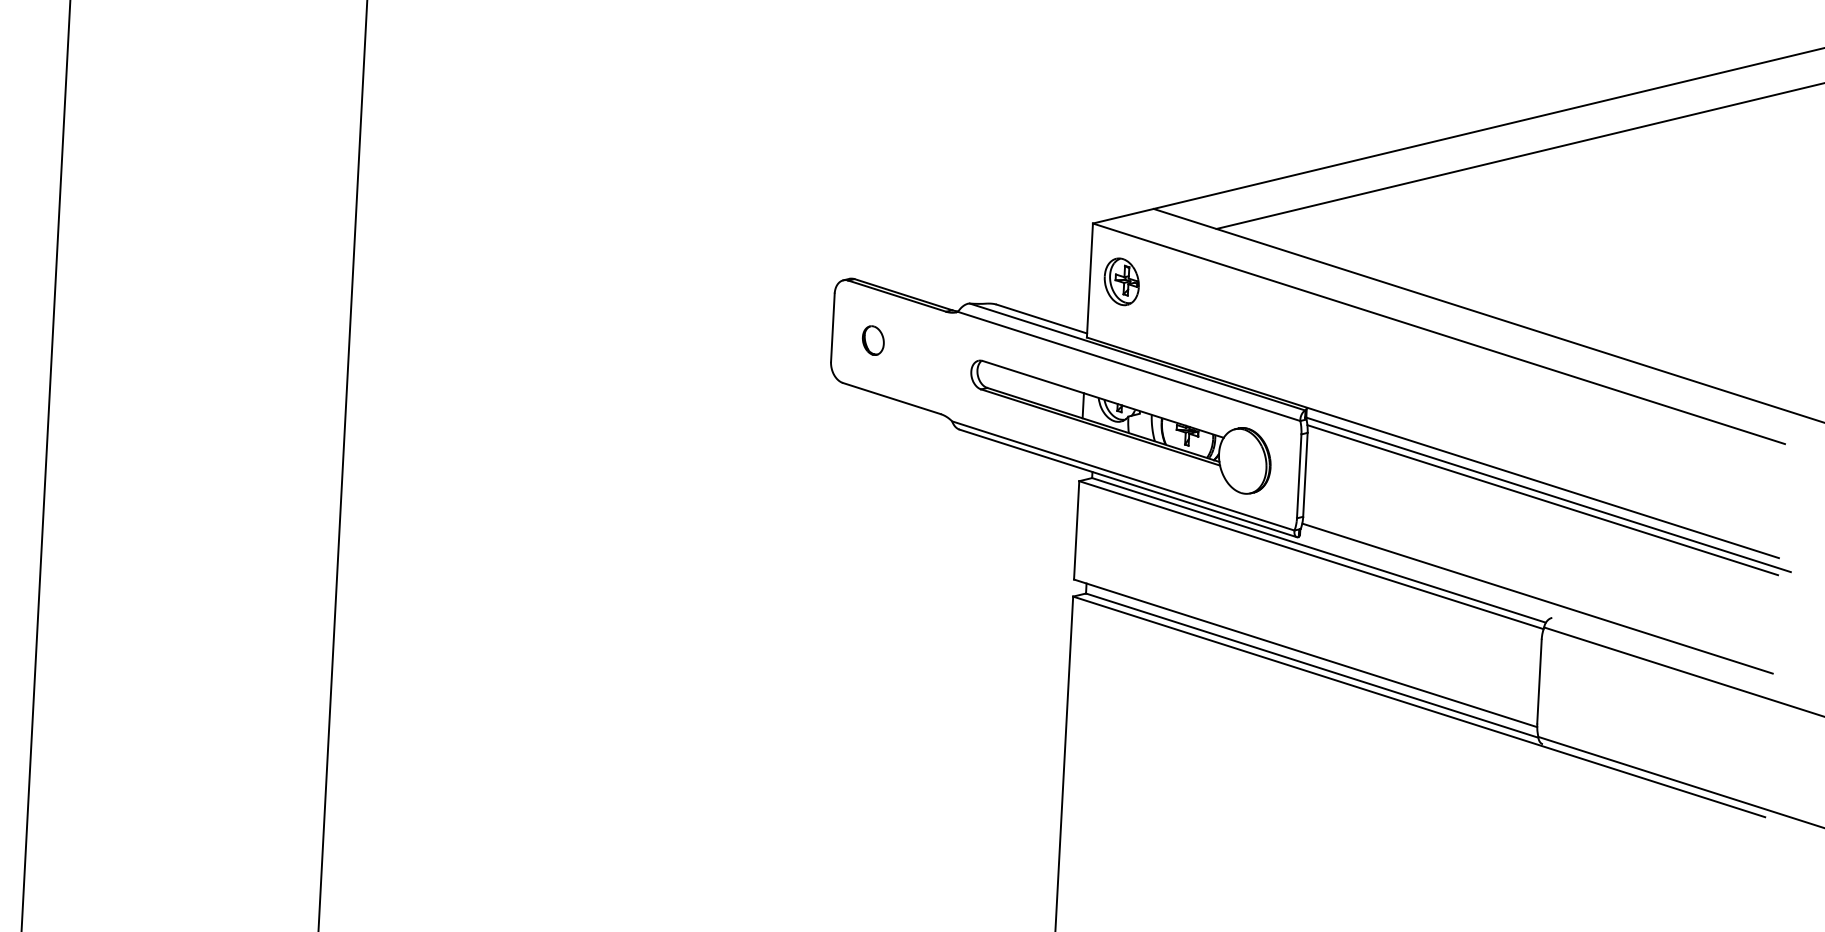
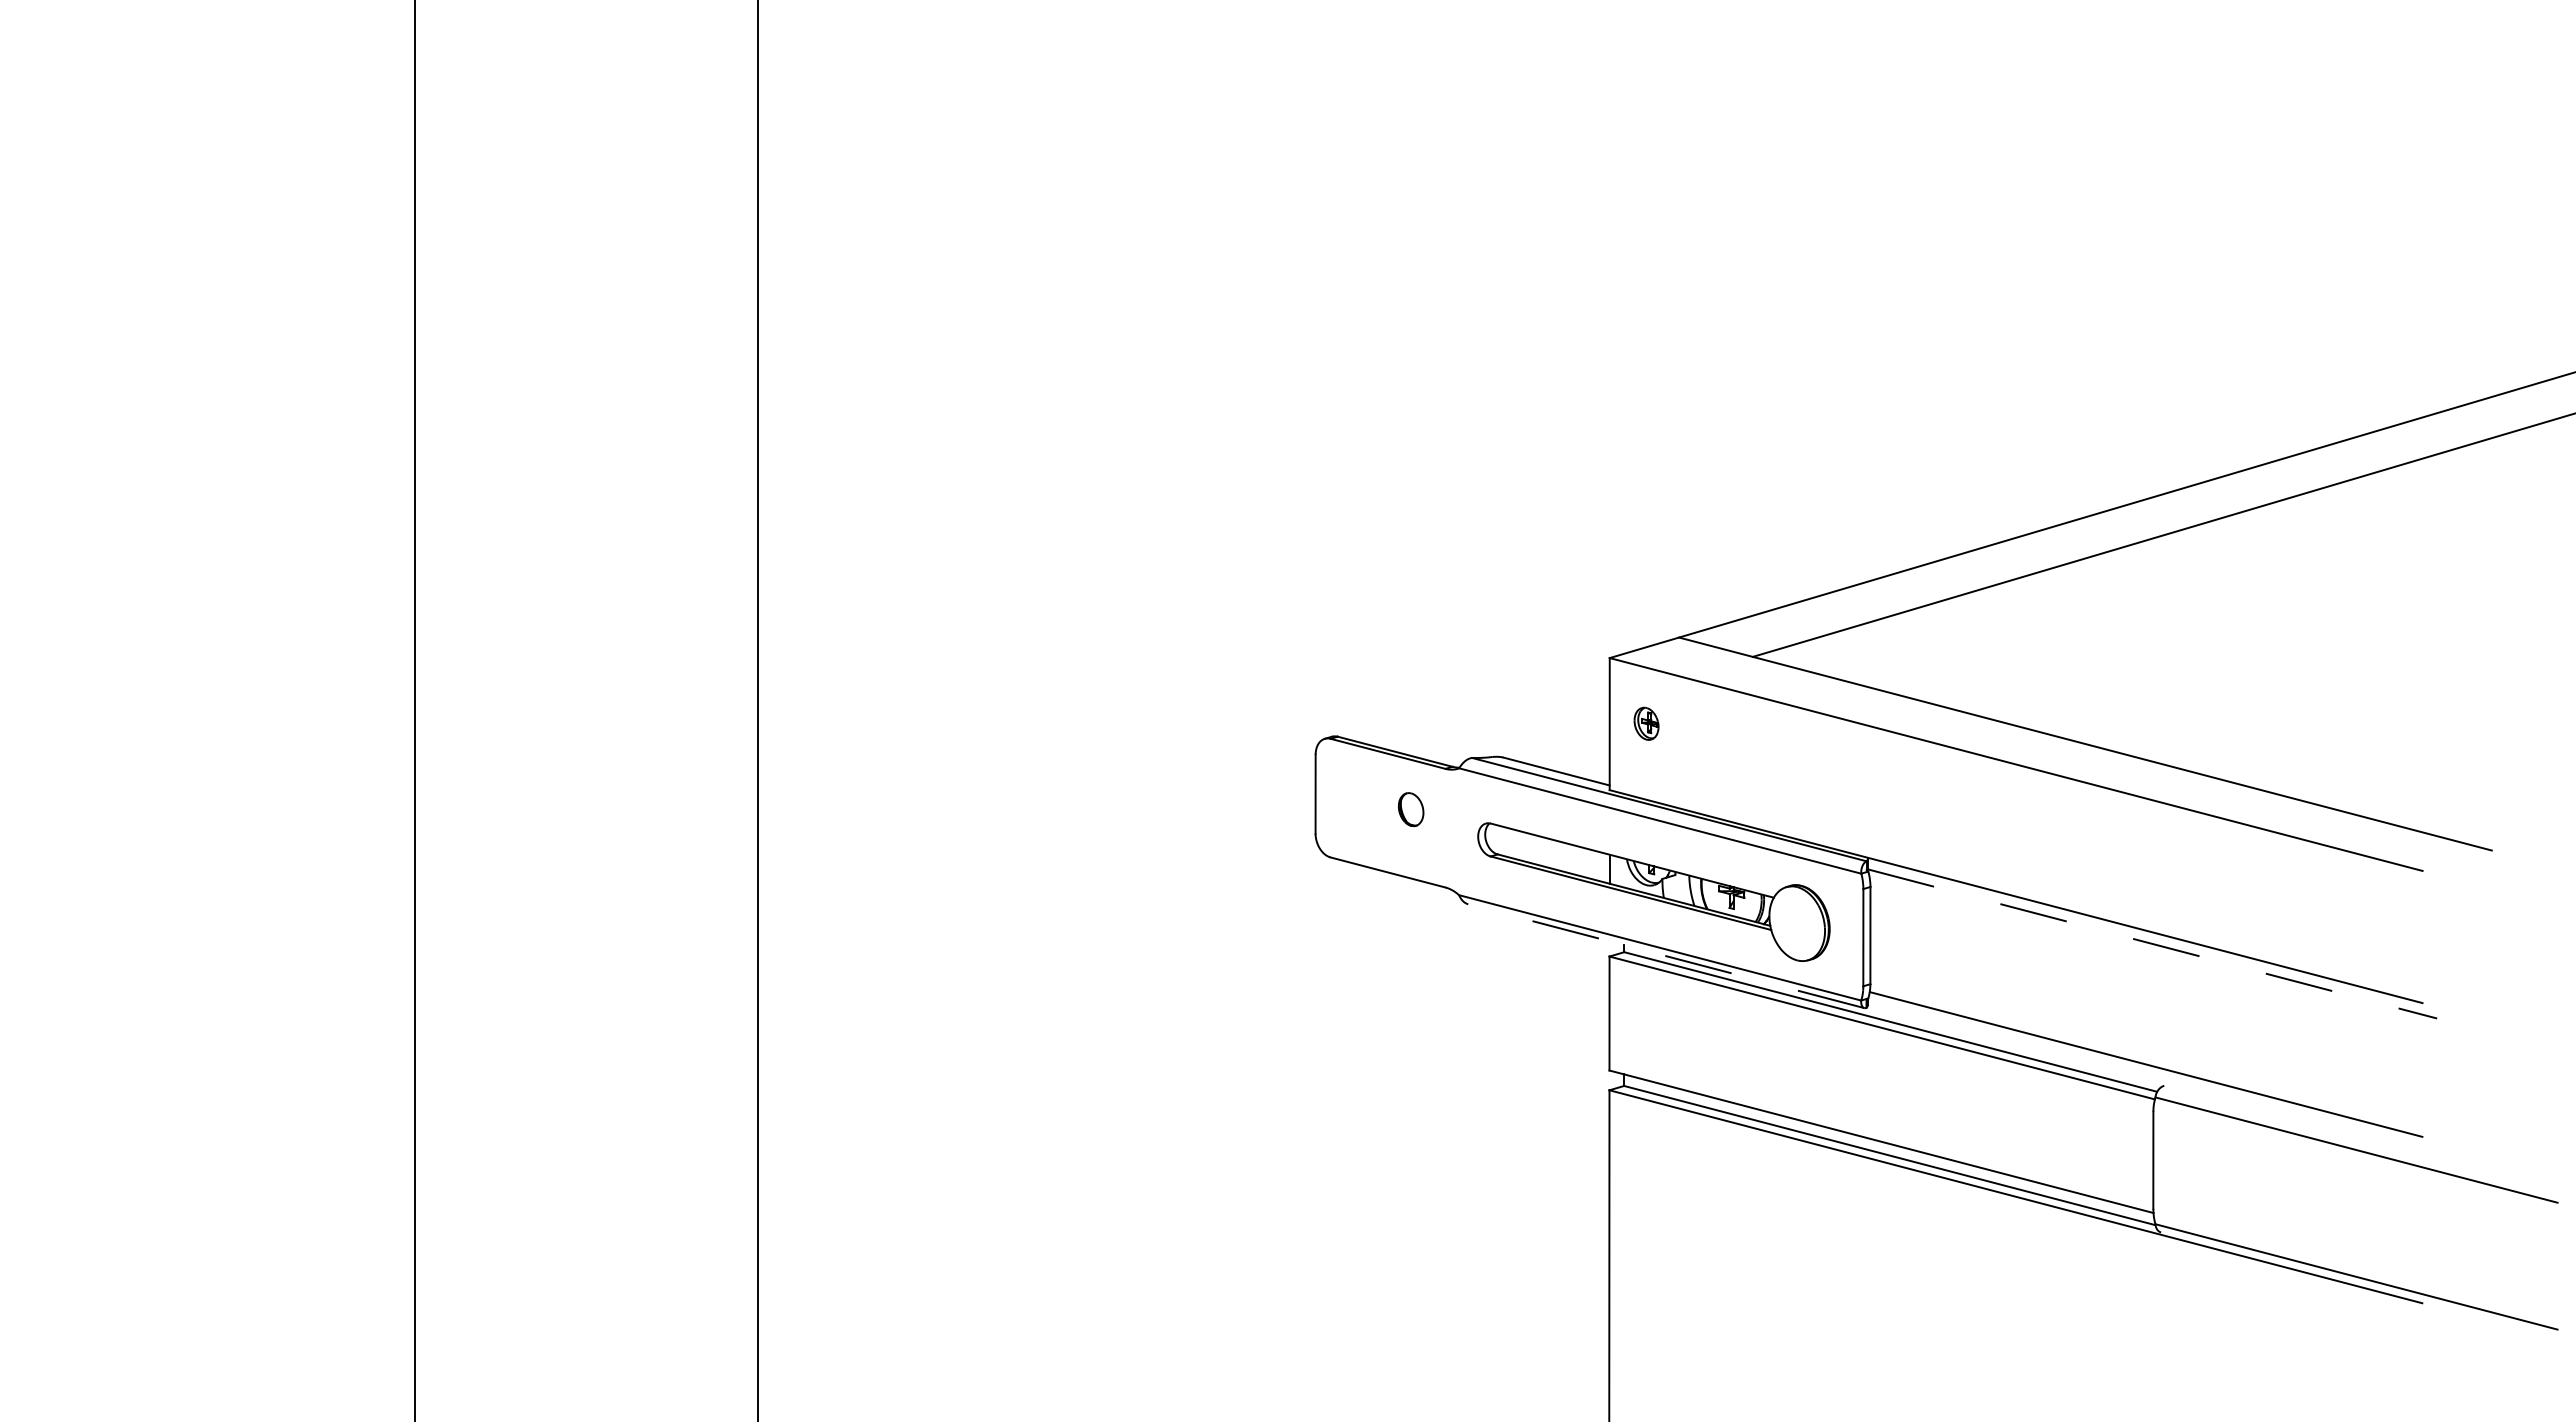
part: (1121, 281) -> (1646, 723), size x0.6
part: (873, 340) -> (1411, 809), moved
line: (1128, 483) -> (1666, 956), solid -> dashed
line: (1548, 495) -> (2152, 944), solid -> dashed
line: (1542, 500) -> (2145, 950), removed

